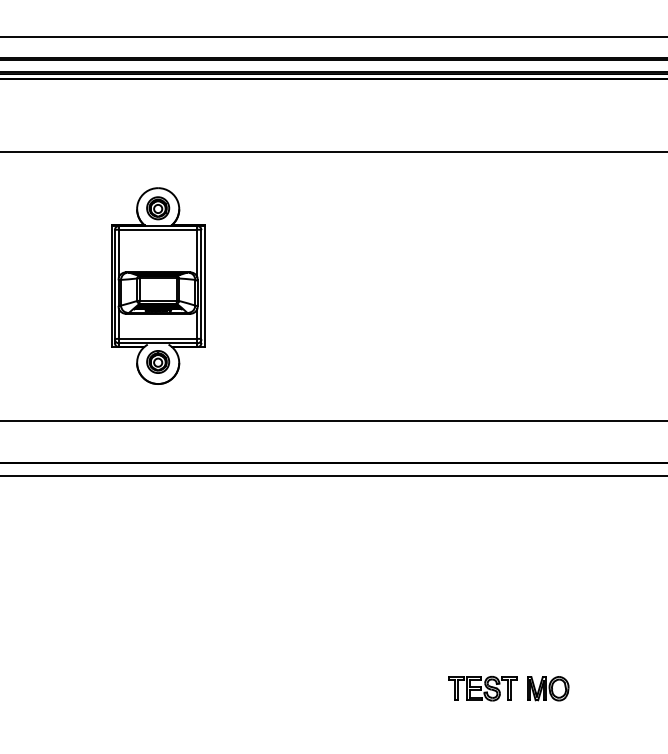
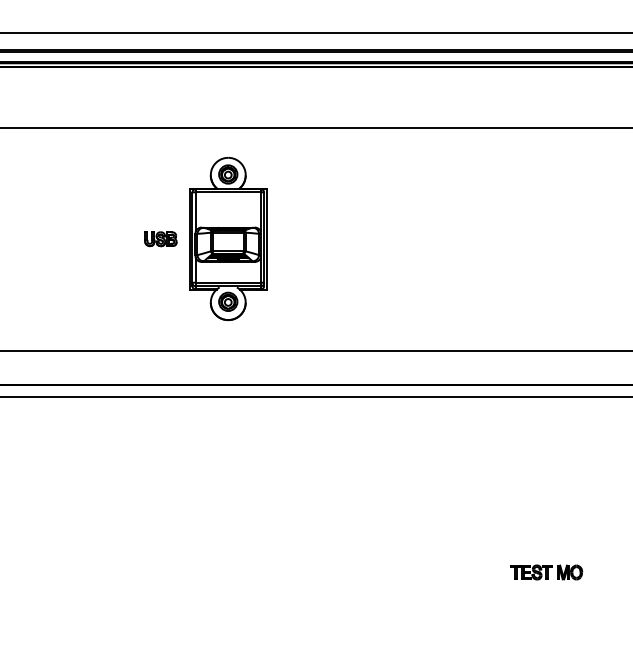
part: (42, 286) -> (160, 239), added
part: (158, 286) -> (228, 239), moved
part: (508, 688) -> (546, 572), size x0.71

